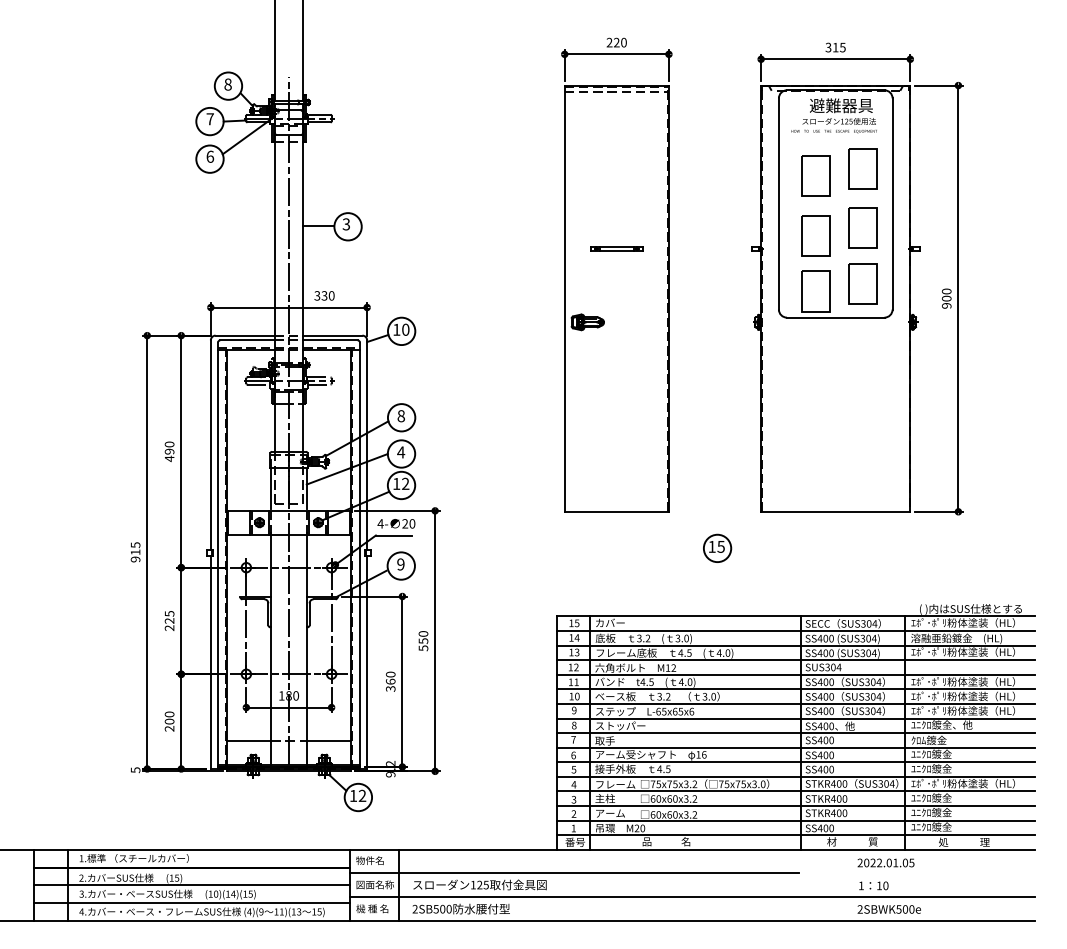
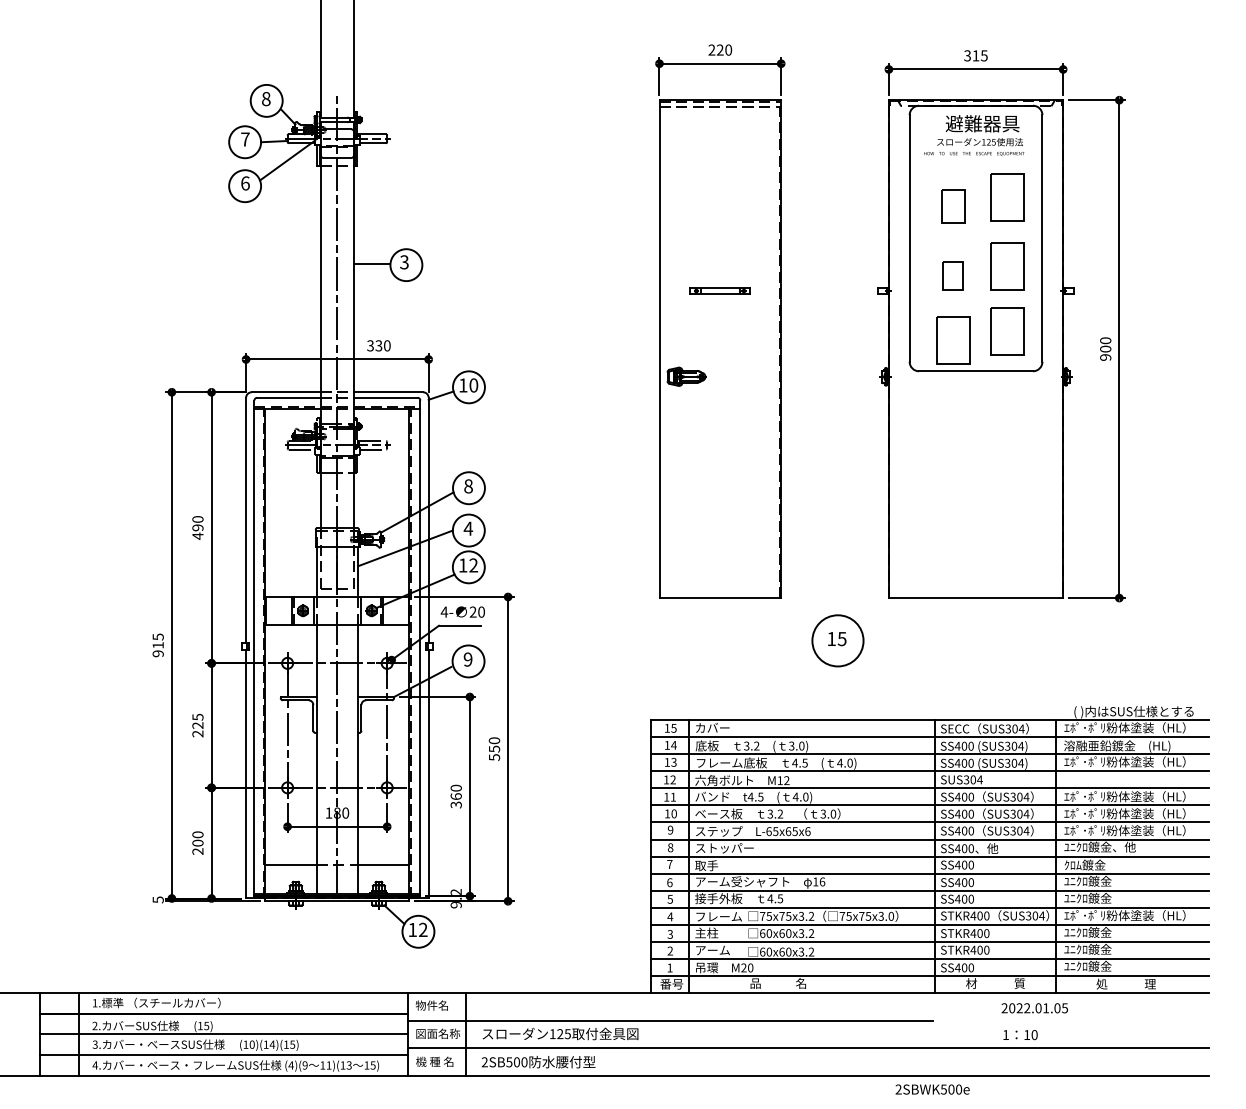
part: (816, 176) -> (953, 206), size x0.7
part: (816, 235) -> (953, 275), size x0.6
circle: (717, 548) -> (837, 640), size x1.6
text: (889, 909) -> (932, 1089), moved

